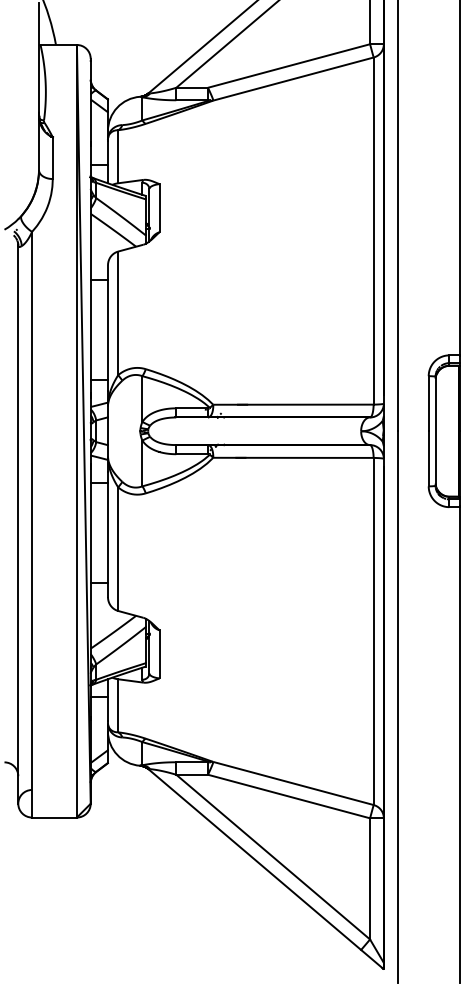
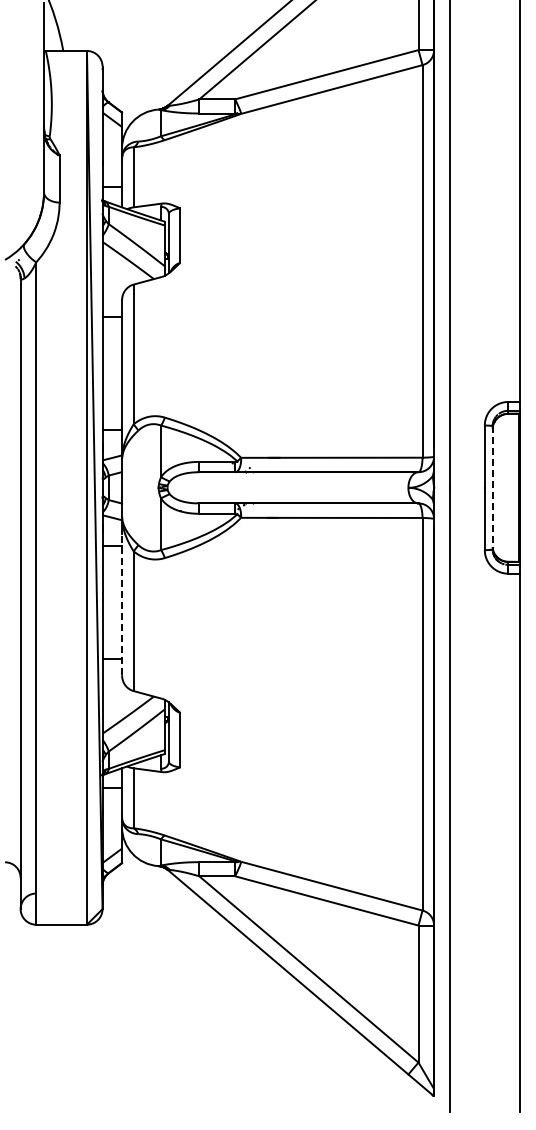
line: (435, 430) -> (492, 487), solid -> dashed
line: (108, 534) -> (122, 604), solid -> dashed

